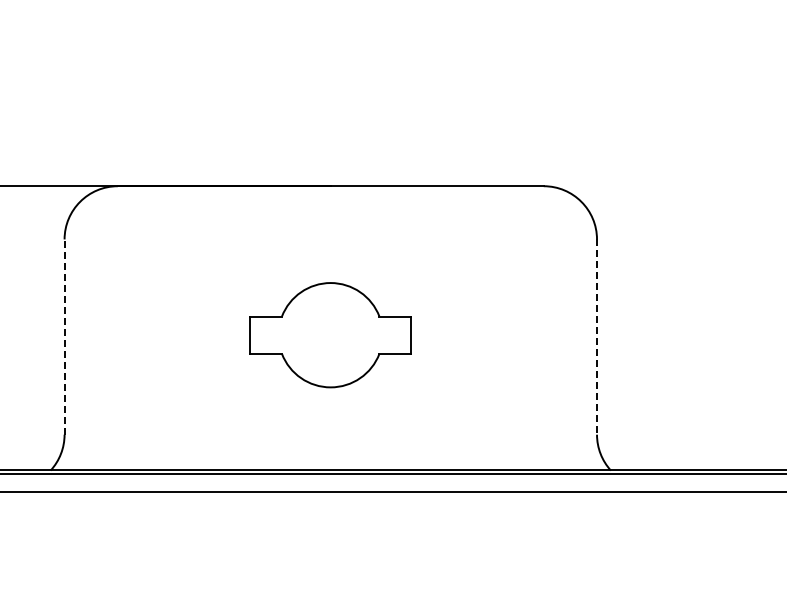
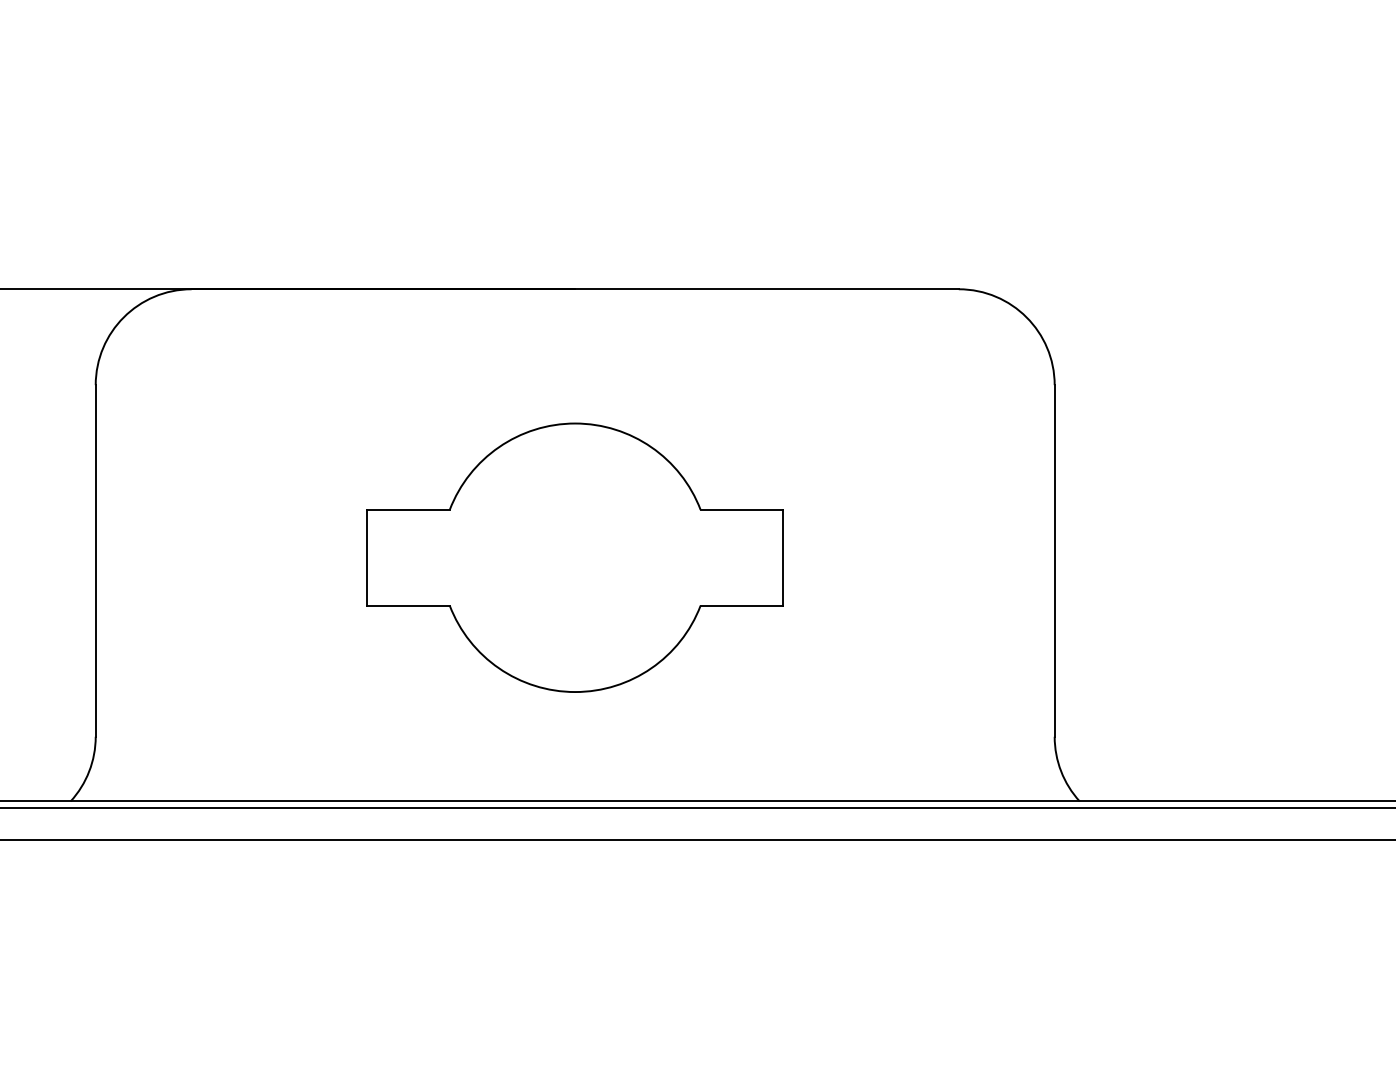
part: (330, 334) -> (574, 556), size x1.43
line: (64, 337) -> (95, 561), dashed -> solid
line: (597, 337) -> (1055, 561), dashed -> solid

